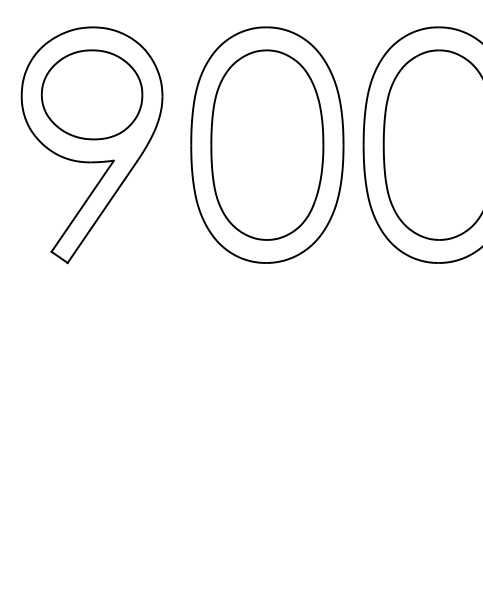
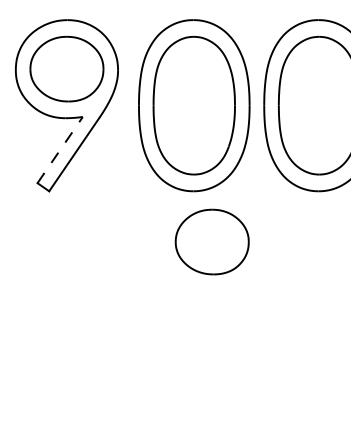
line: (83, 205) -> (60, 149), solid -> dashed
part: (291, 332) -> (211, 241), added

